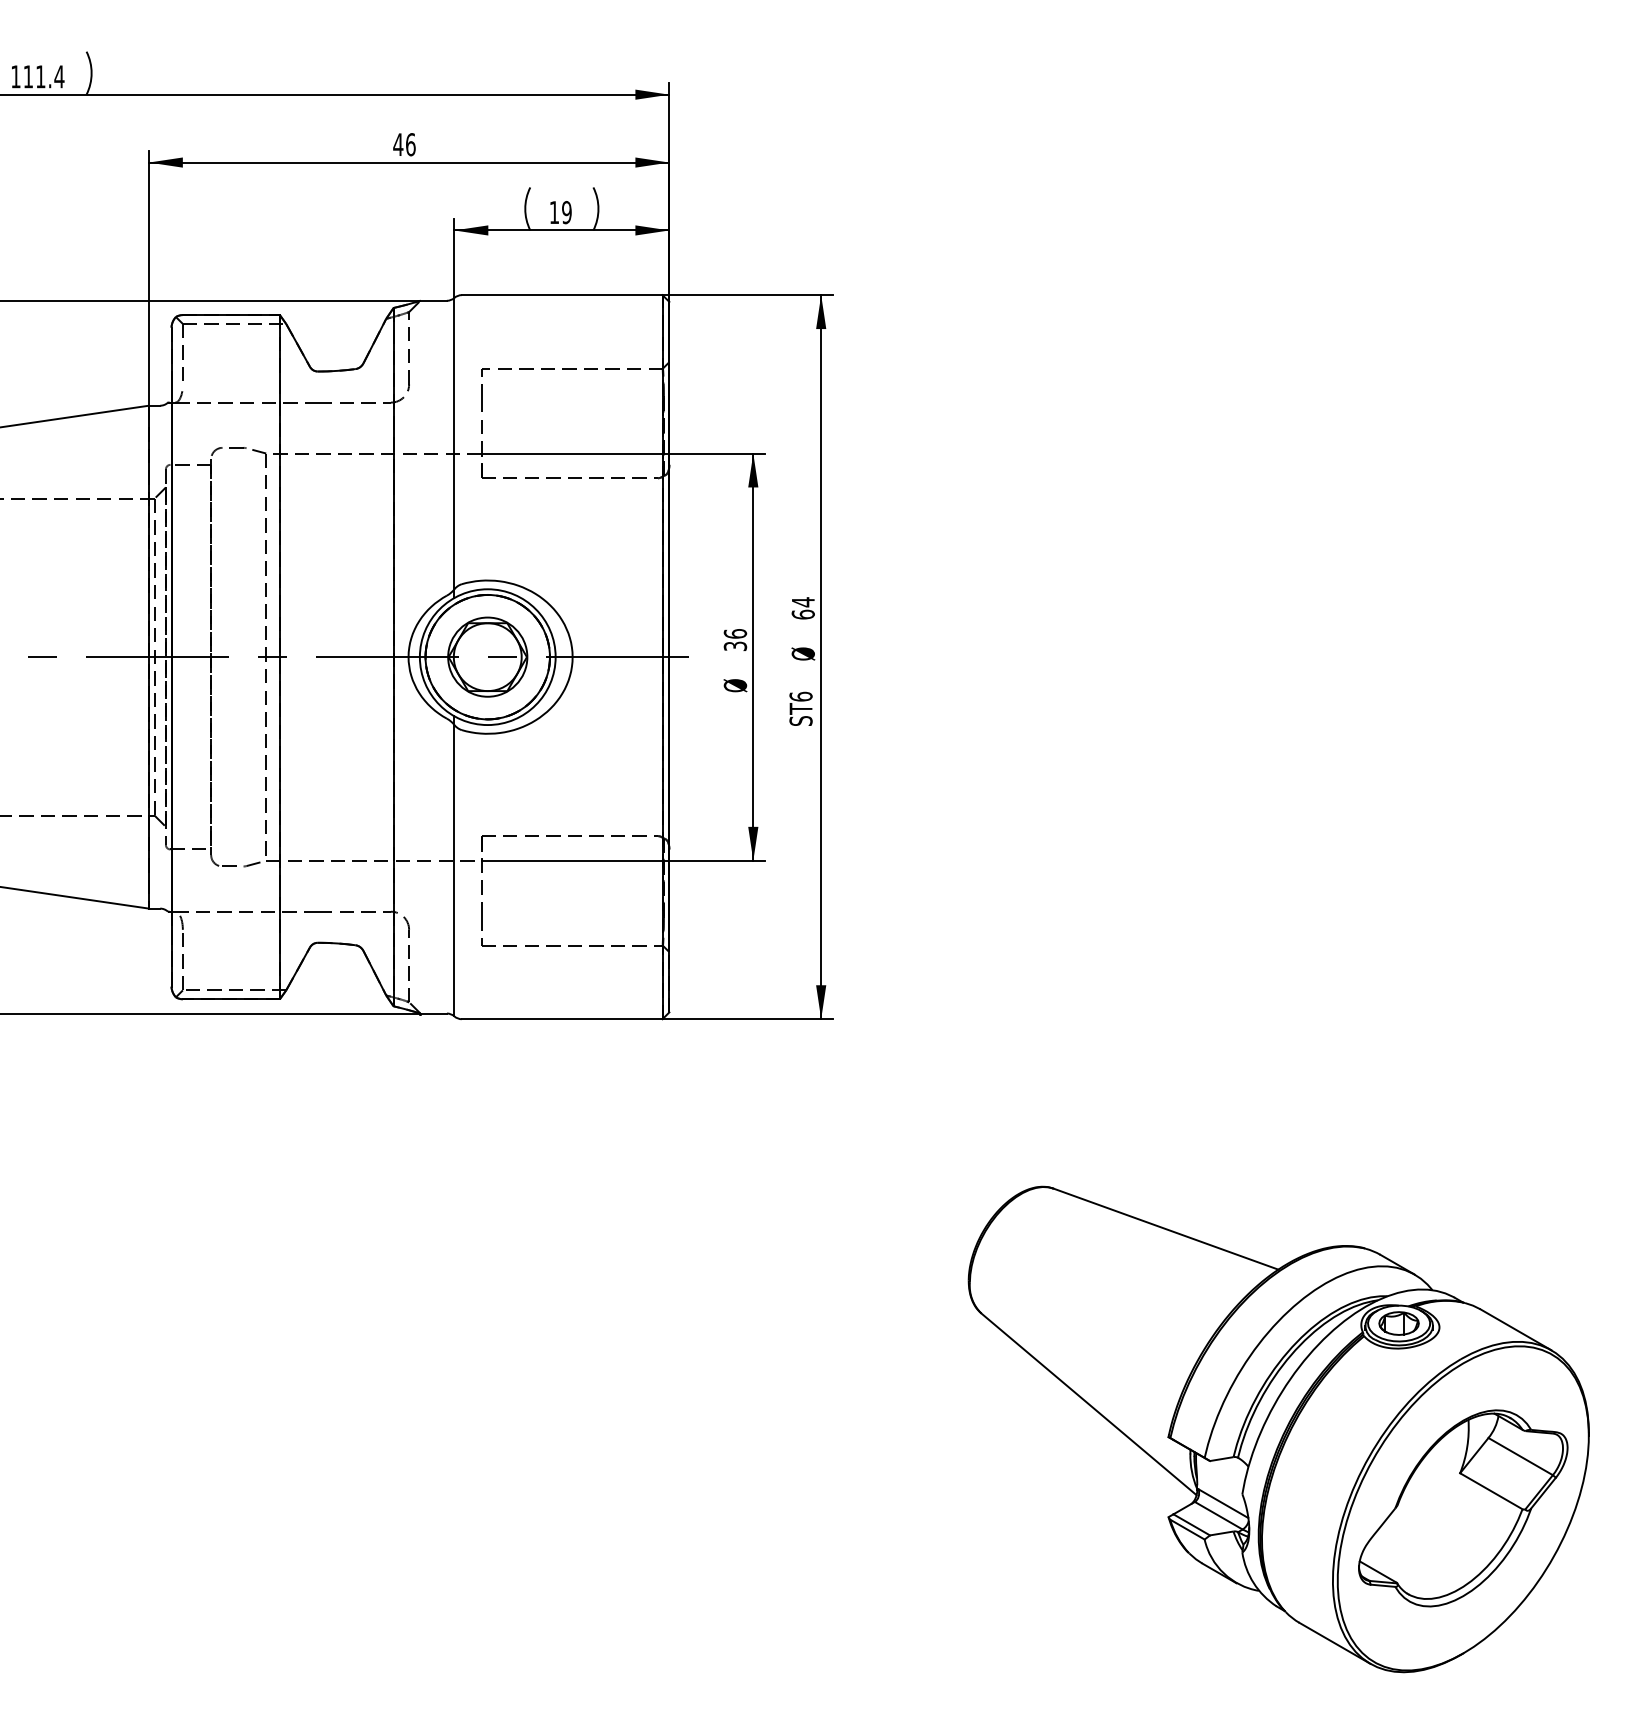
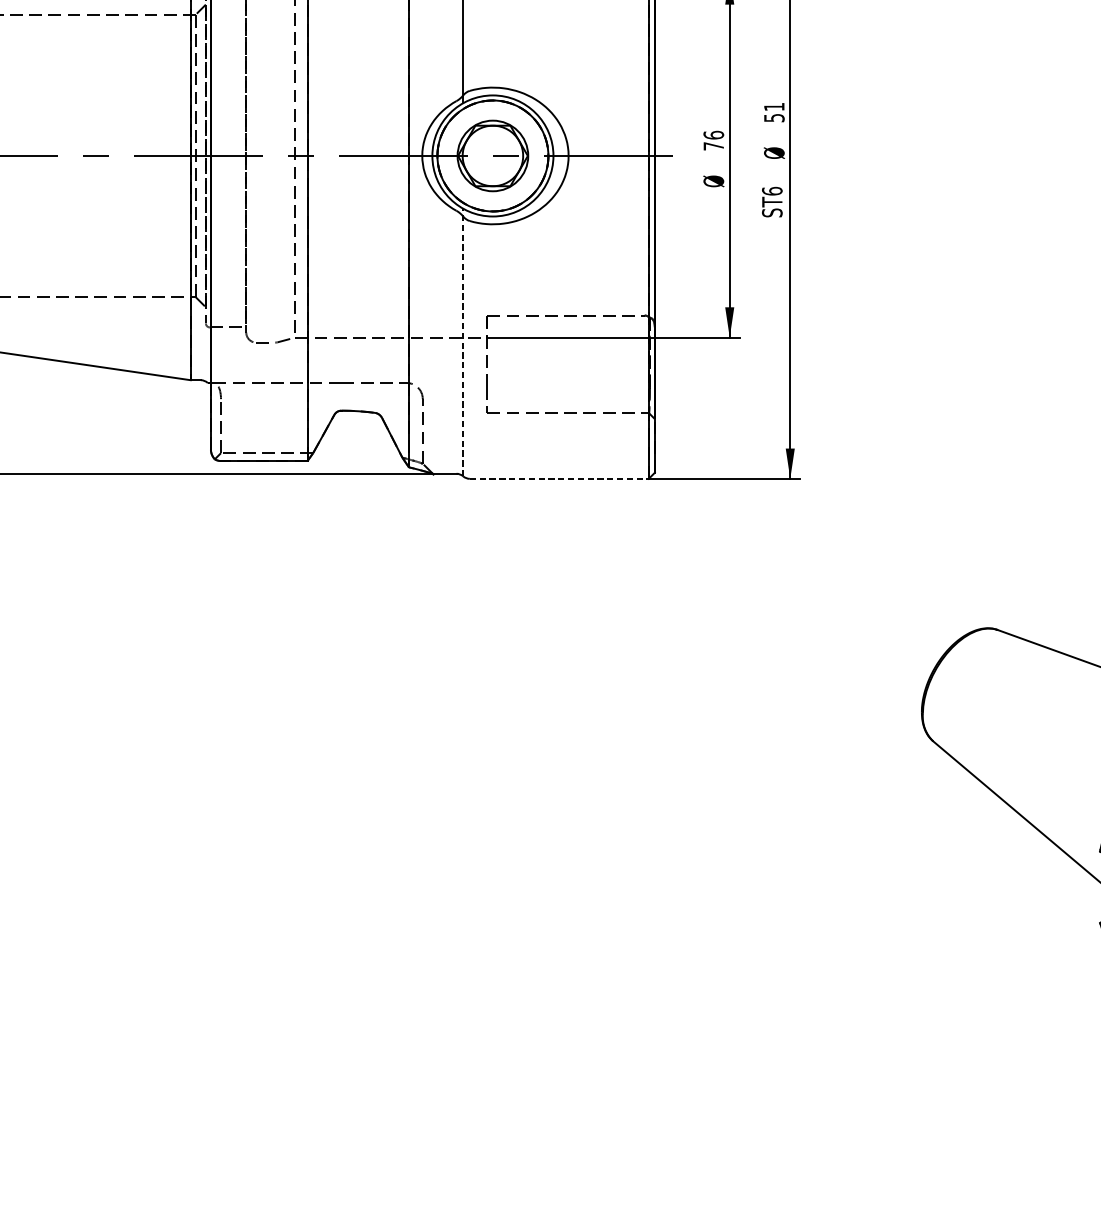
text: (802, 608) -> (773, 112), 64 -> 51
text: (735, 646) -> (713, 146), 36 -> 76
line: (454, 865) -> (463, 341), solid -> dashed
line: (562, 1019) -> (559, 479), solid -> dashed

